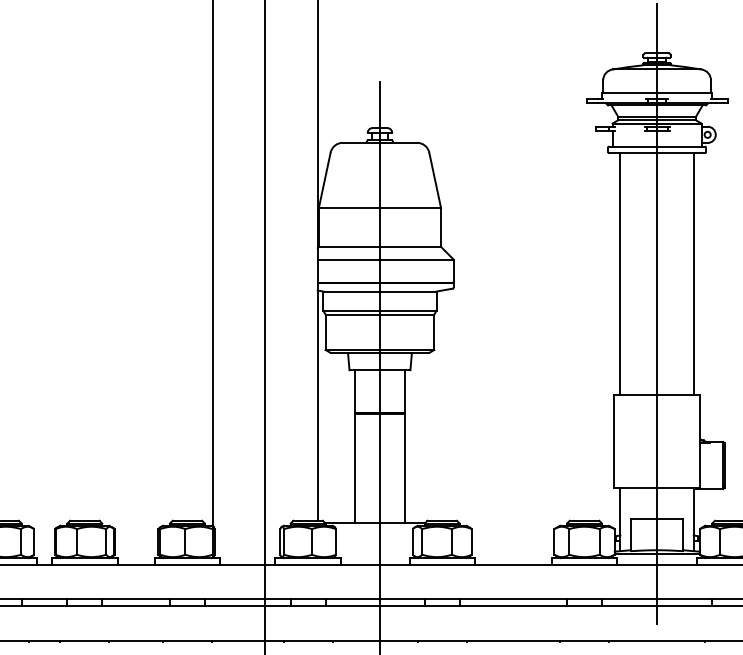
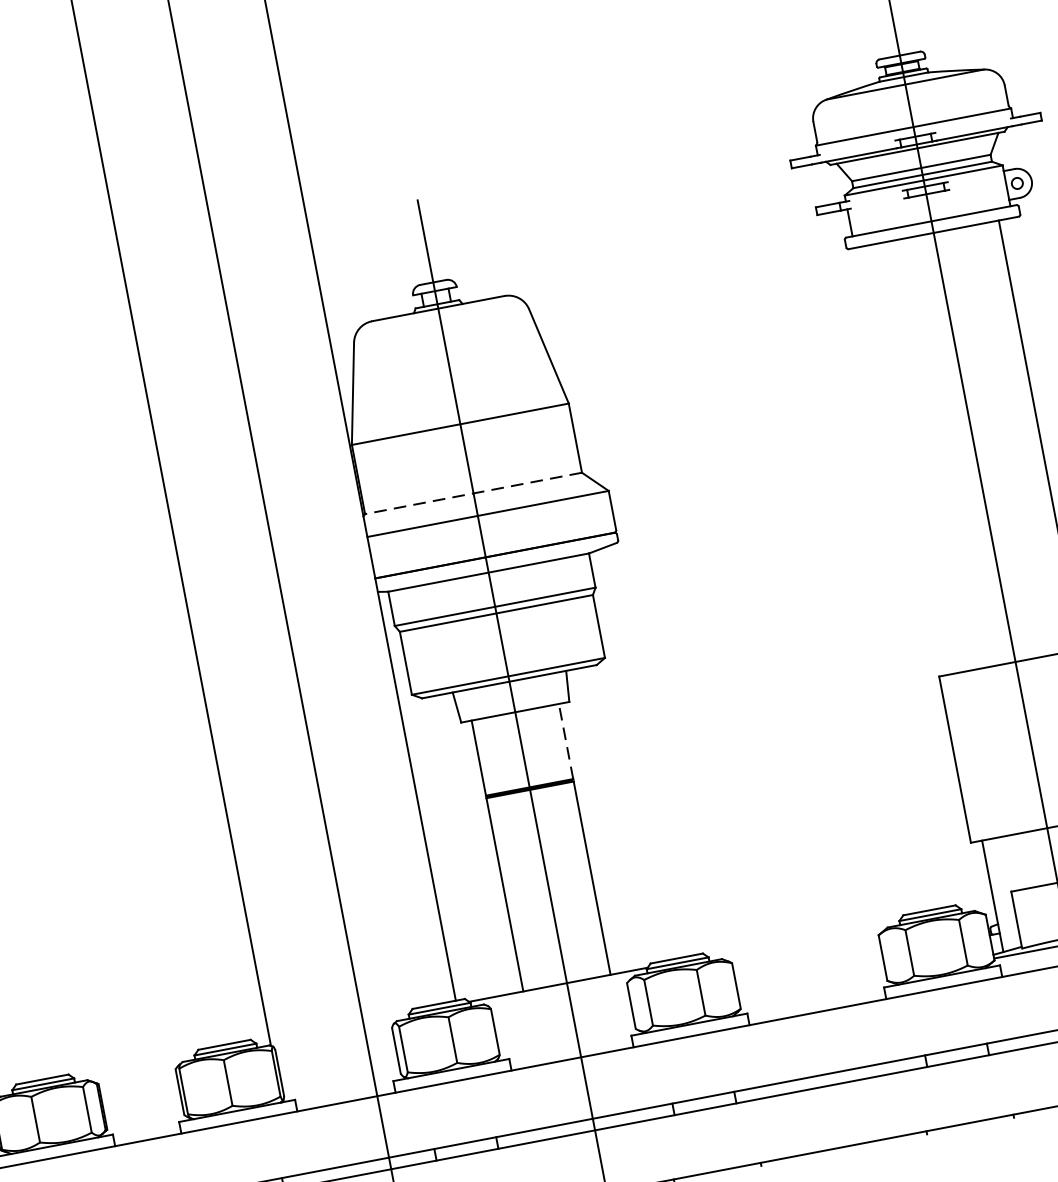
line: (379, 246) -> (472, 492), solid -> dashed
line: (620, 273) -> (909, 459), removed
line: (404, 390) -> (565, 739), solid -> dashed

